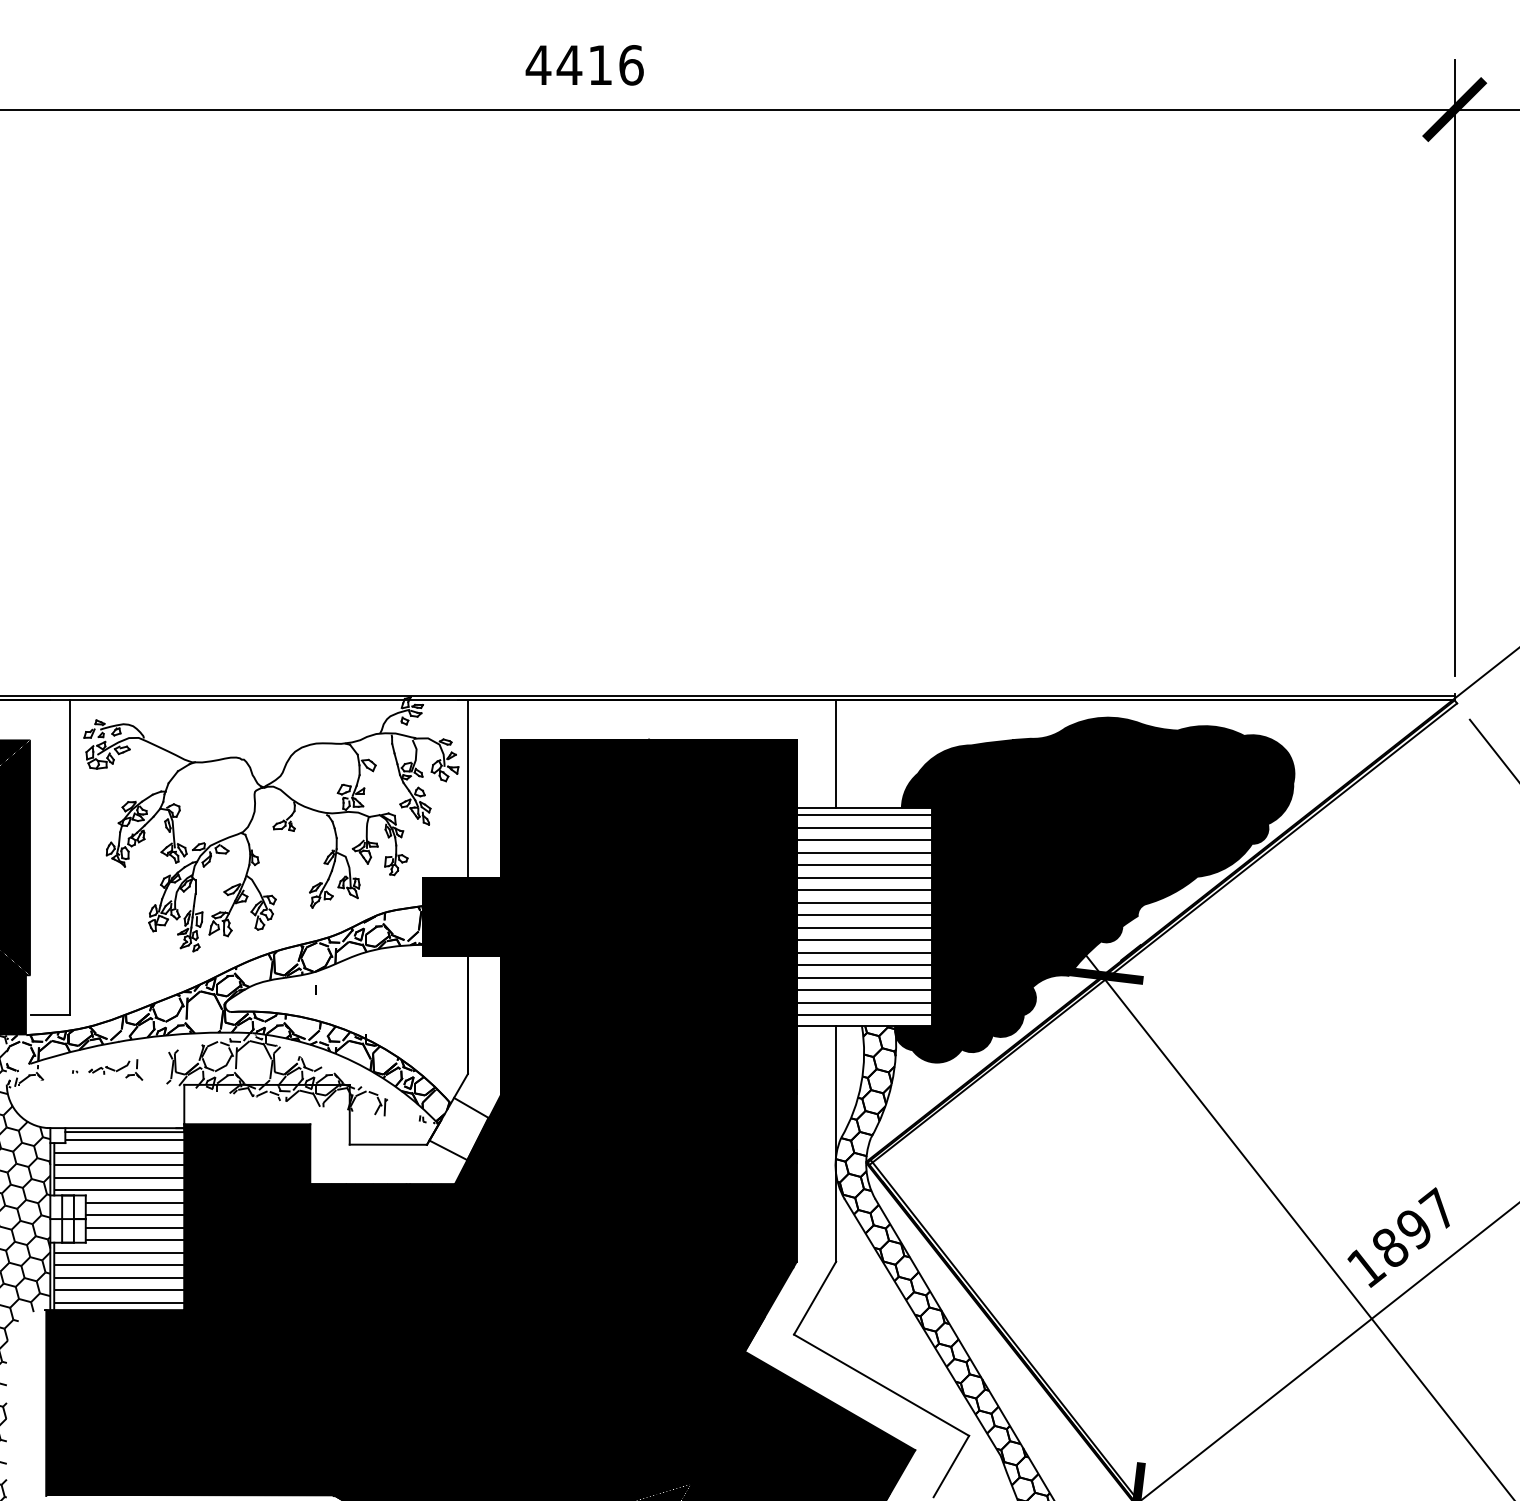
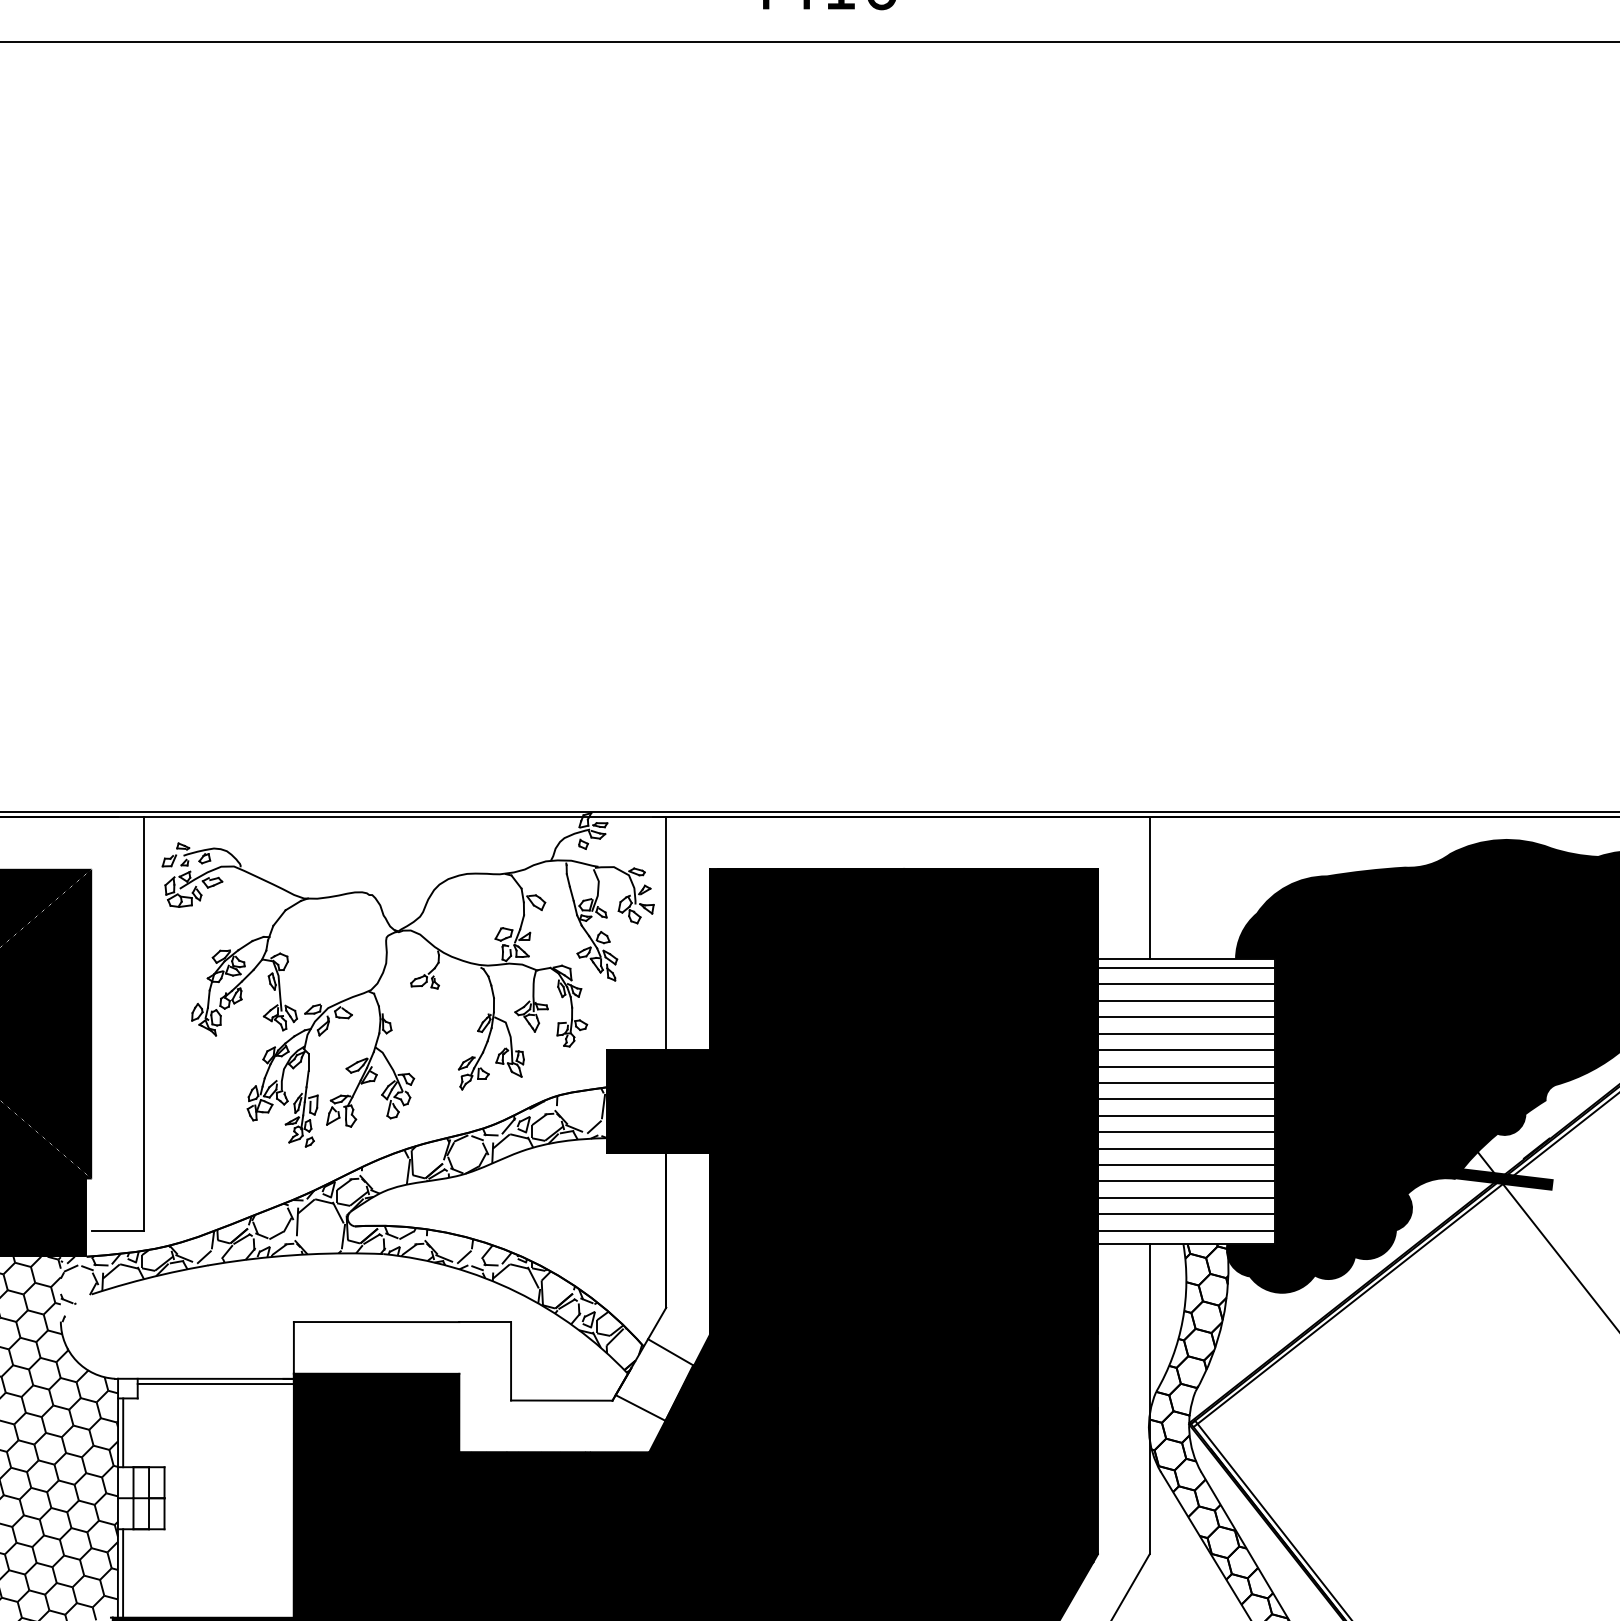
hatch: (227, 1015) -> (350, 1230), removed
hatch: (119, 1221) -> (208, 1501), removed

